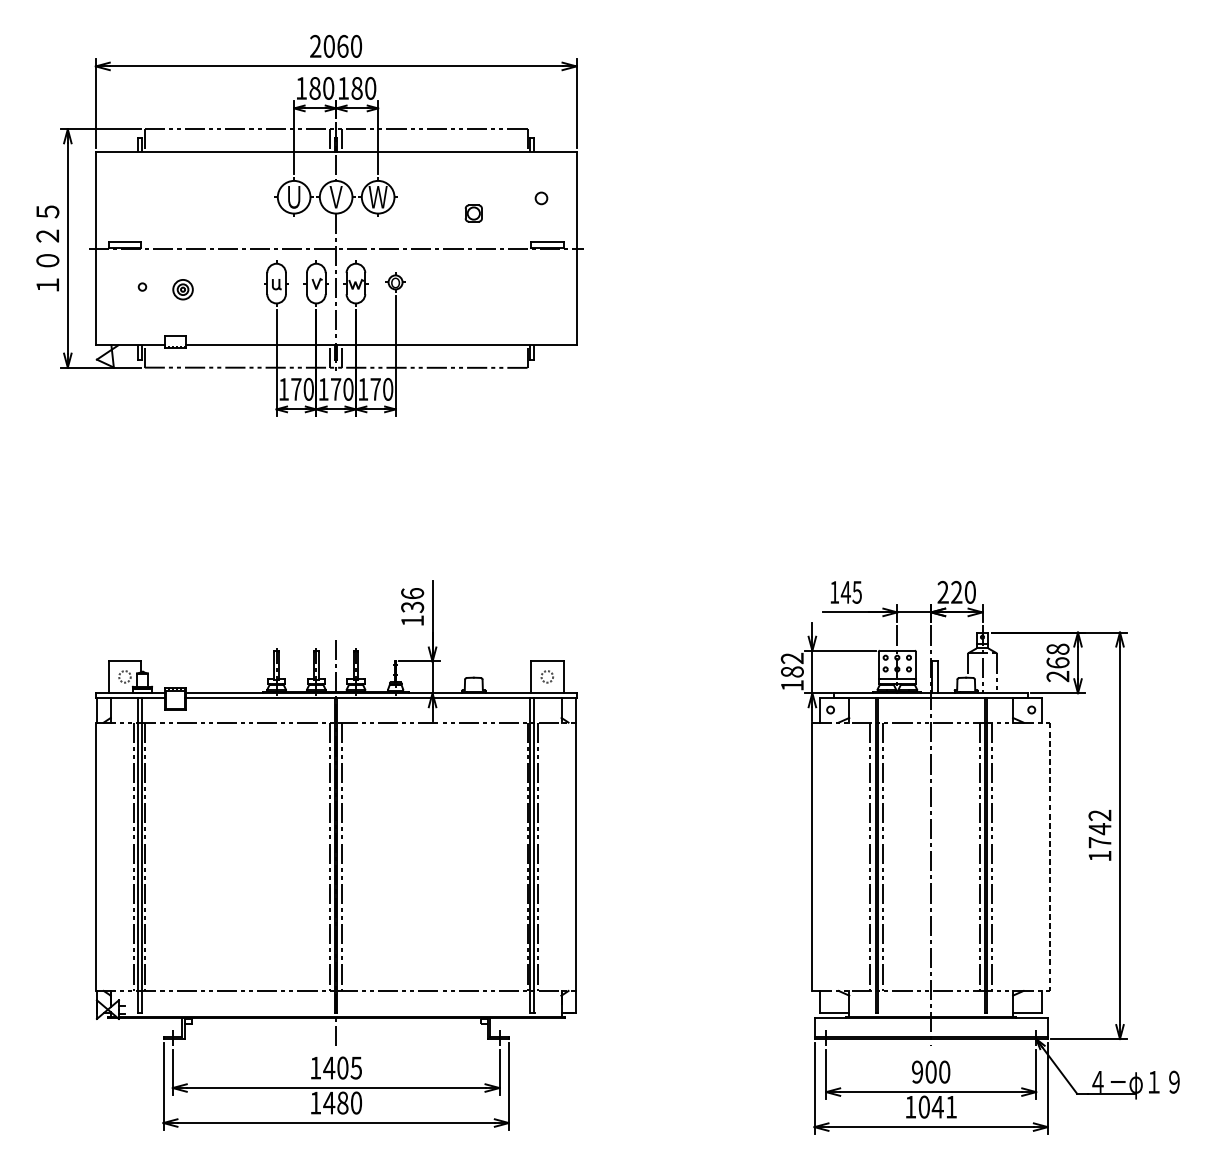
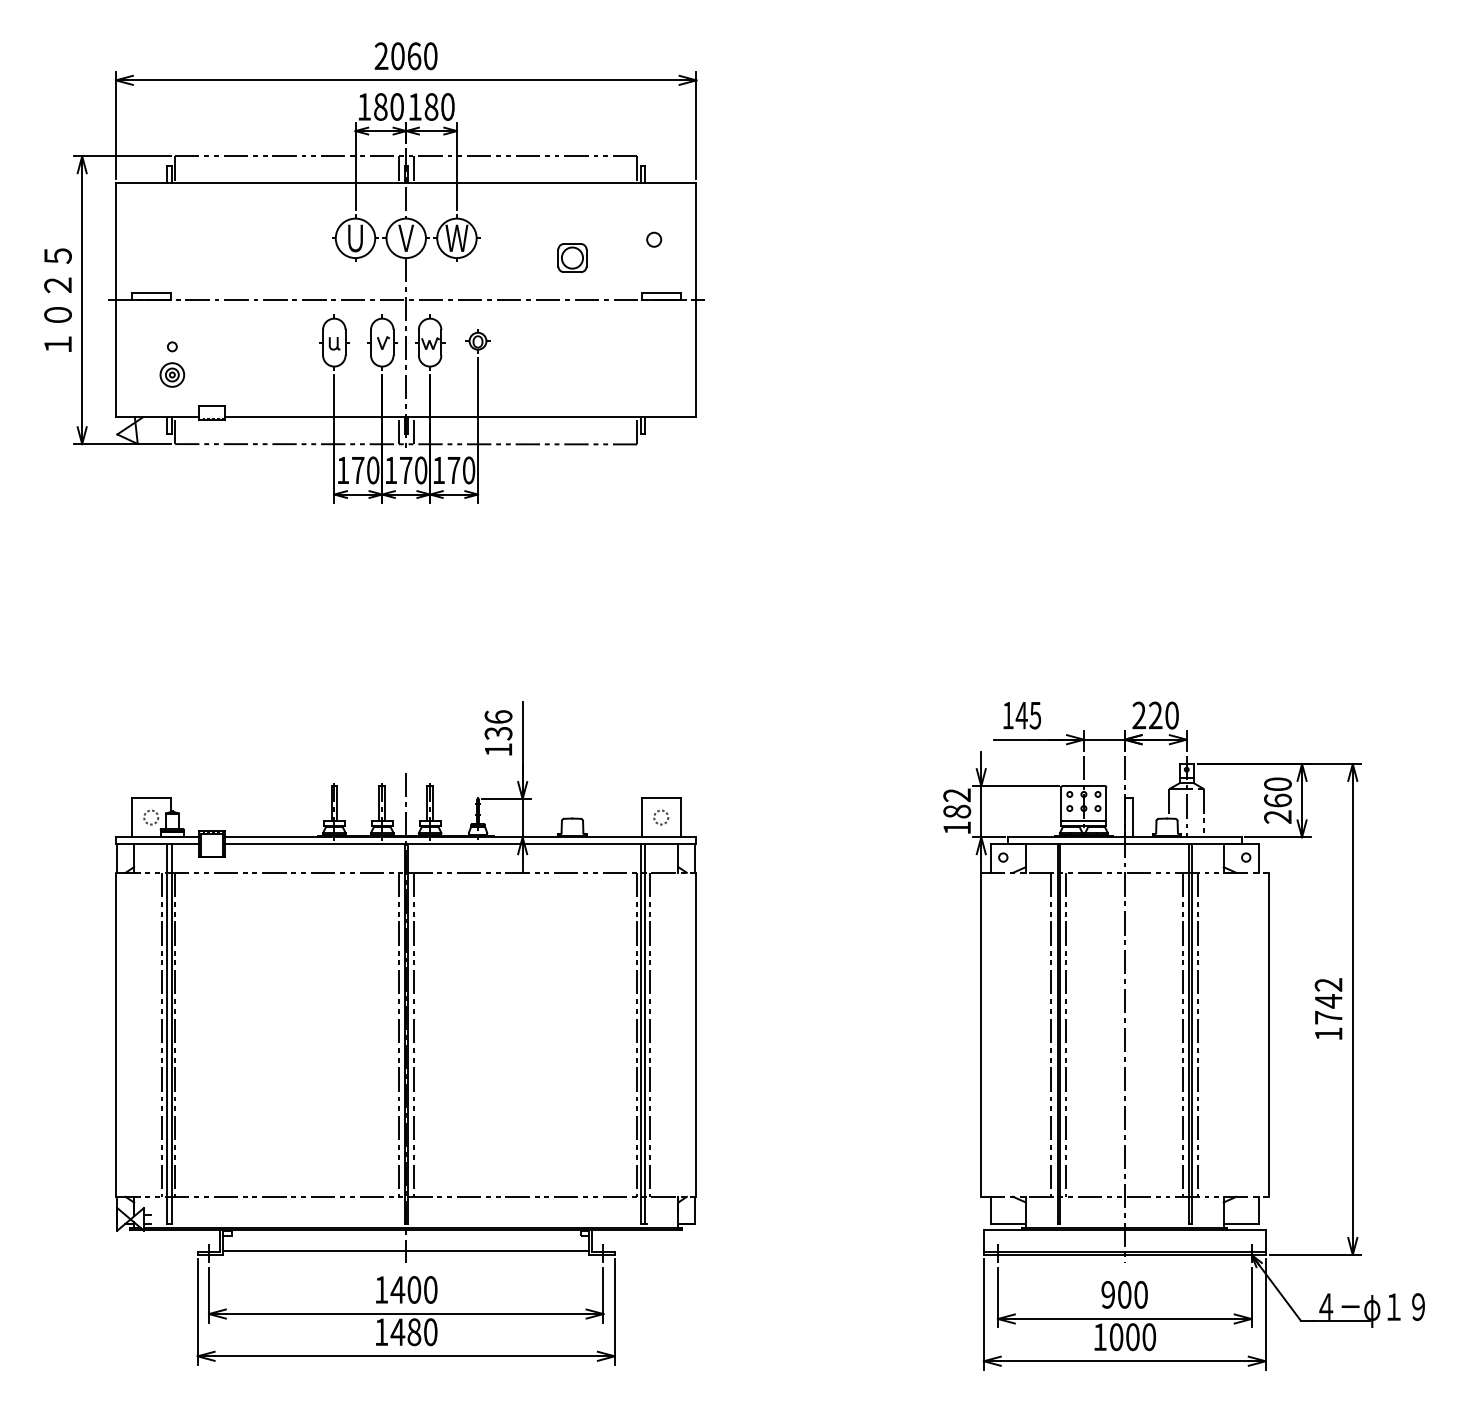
part: (473, 213) -> (572, 257), size x1.43
part: (183, 289) -> (172, 374), moved
text: (1057, 649) -> (1277, 784), 268 -> 260
line: (1050, 857) -> (1268, 1035), dashed -> solid
line: (336, 1035) -> (406, 1250), added
text: (356, 1067) -> (430, 1289), 1405 -> 1400
text: (944, 1107) -> (1140, 1337), 1041 -> 1000

